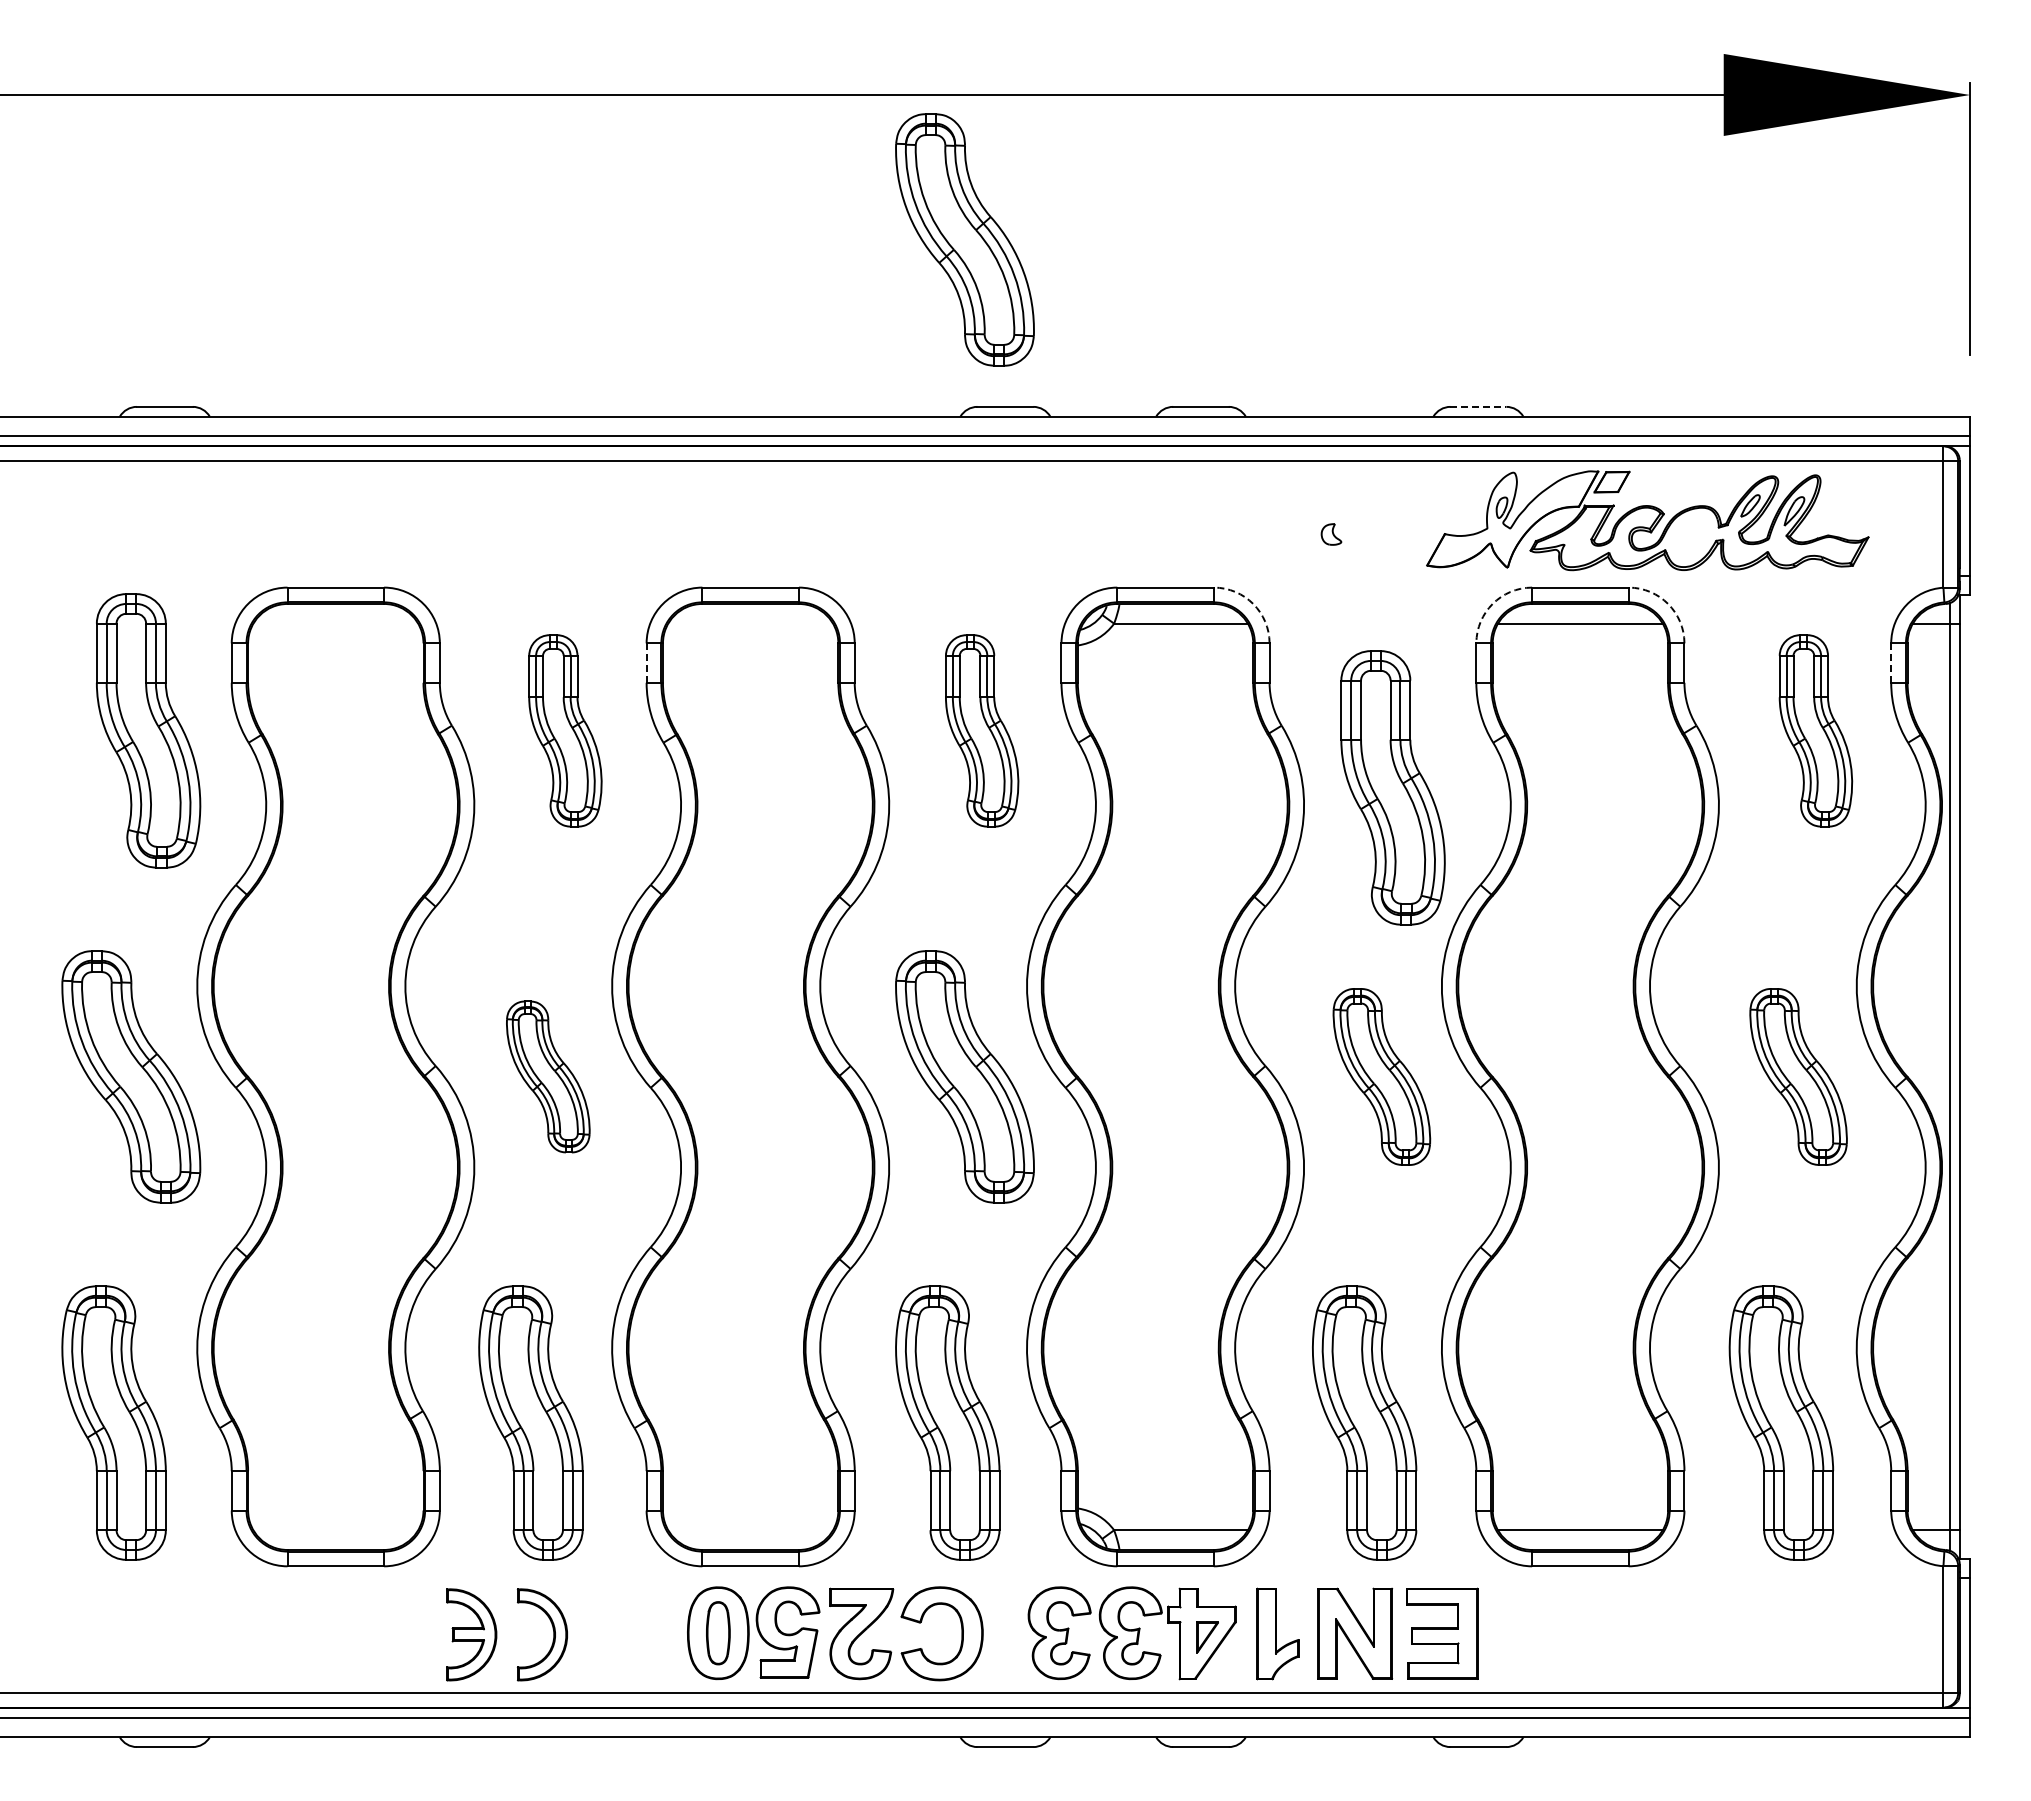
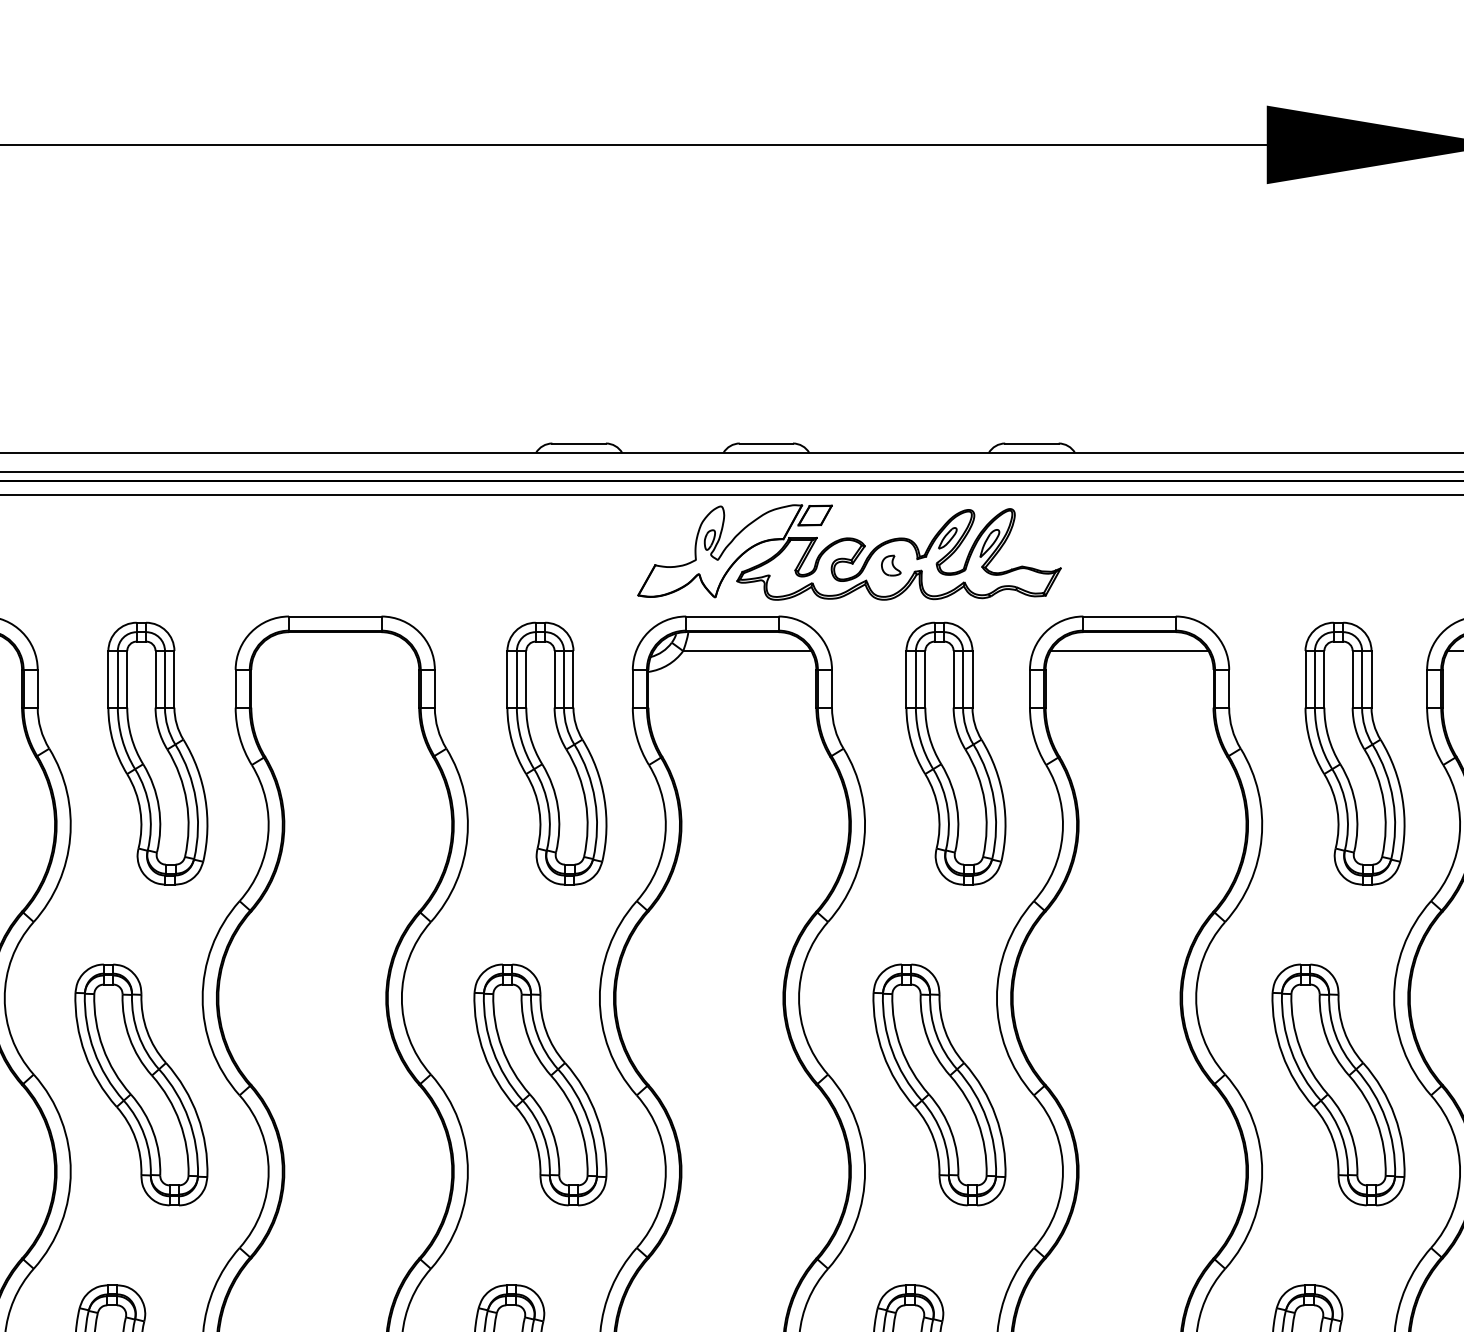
part: (964, 239) -> (539, 283), removed
line: (1478, 406) -> (1032, 443), dashed -> solid
part: (1647, 520) -> (849, 552), moved
arc: (1253, 603) -> (816, 631), dashed -> solid
arc: (1492, 603) -> (1045, 631), dashed -> solid
arc: (1668, 603) -> (1213, 631), dashed -> solid
line: (646, 663) -> (235, 689), dashed -> solid
line: (1891, 663) -> (1427, 689), dashed -> solid
part: (565, 730) -> (158, 753), size x1.43
part: (981, 730) -> (556, 753), size x1.43
part: (1815, 730) -> (1354, 753), size x1.43
part: (1392, 787) -> (955, 753), moved
part: (548, 1076) -> (141, 1084), size x1.67
part: (1381, 1076) -> (939, 1084), size x1.43
part: (1798, 1076) -> (1338, 1084), size x1.43

